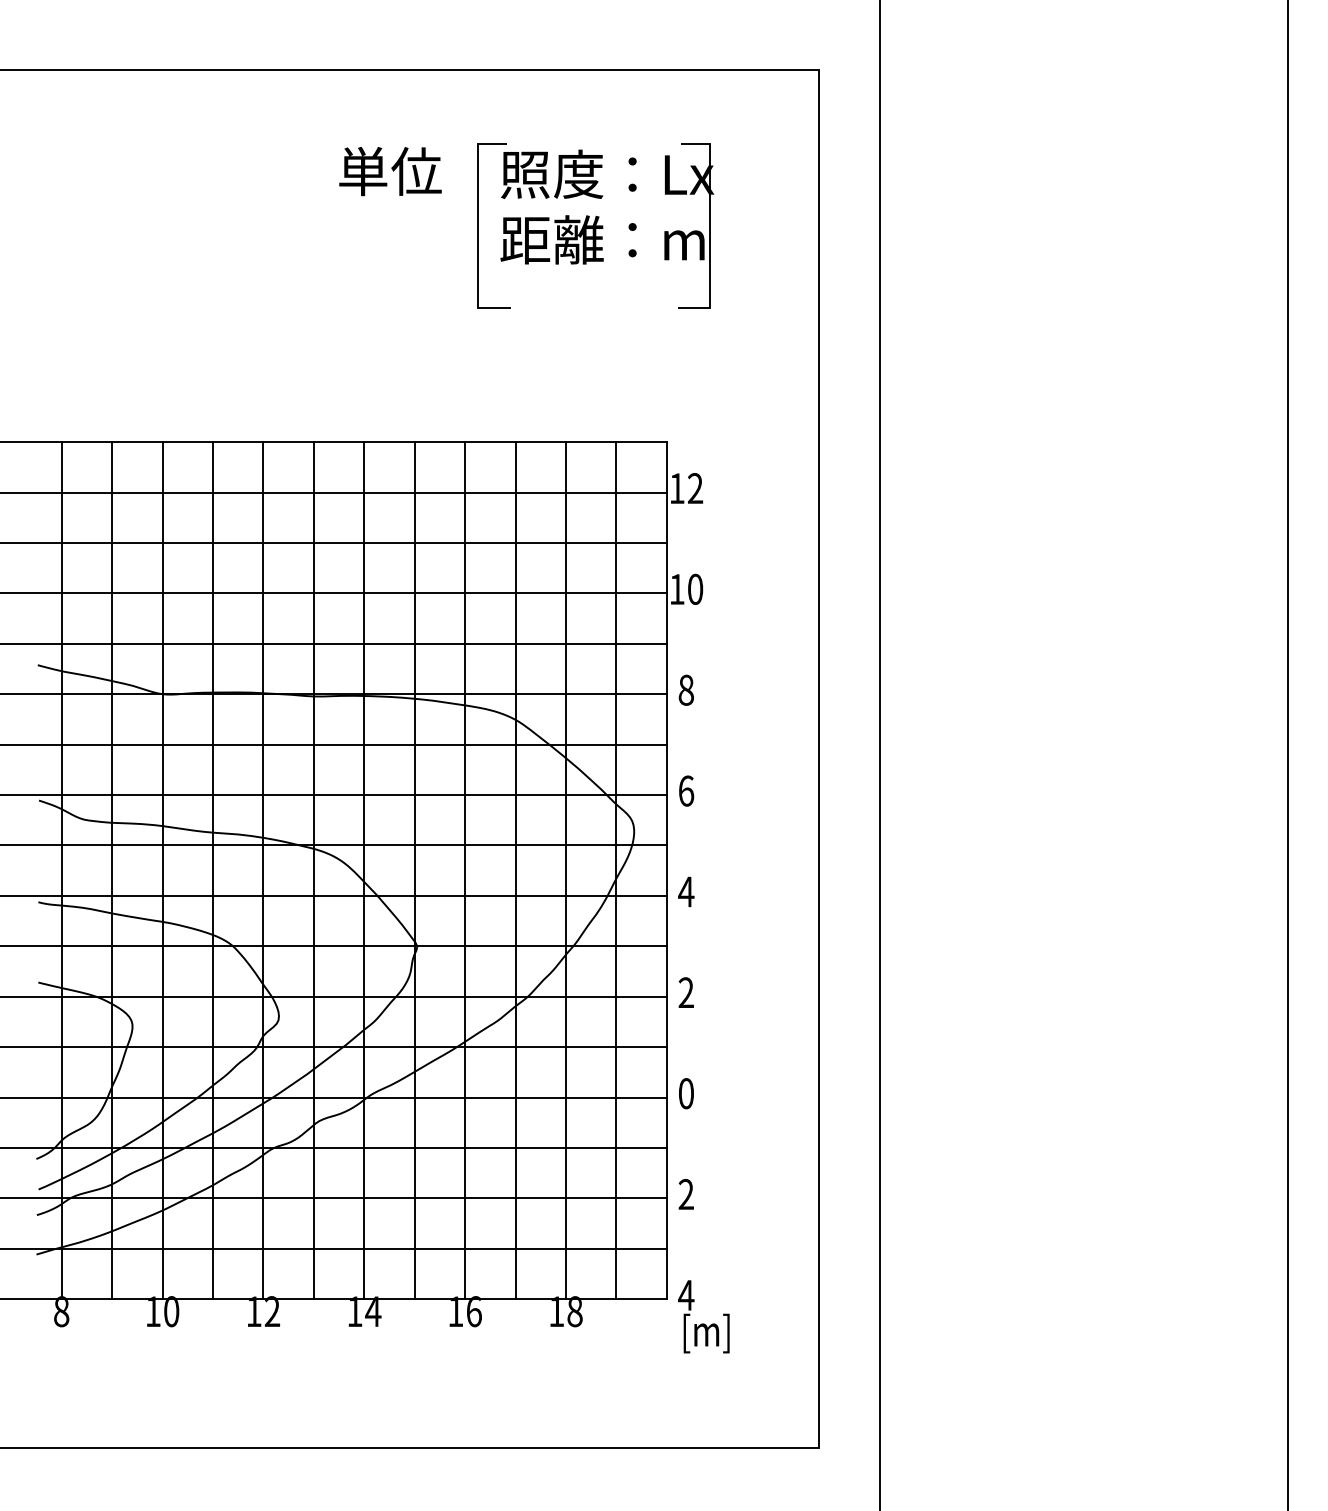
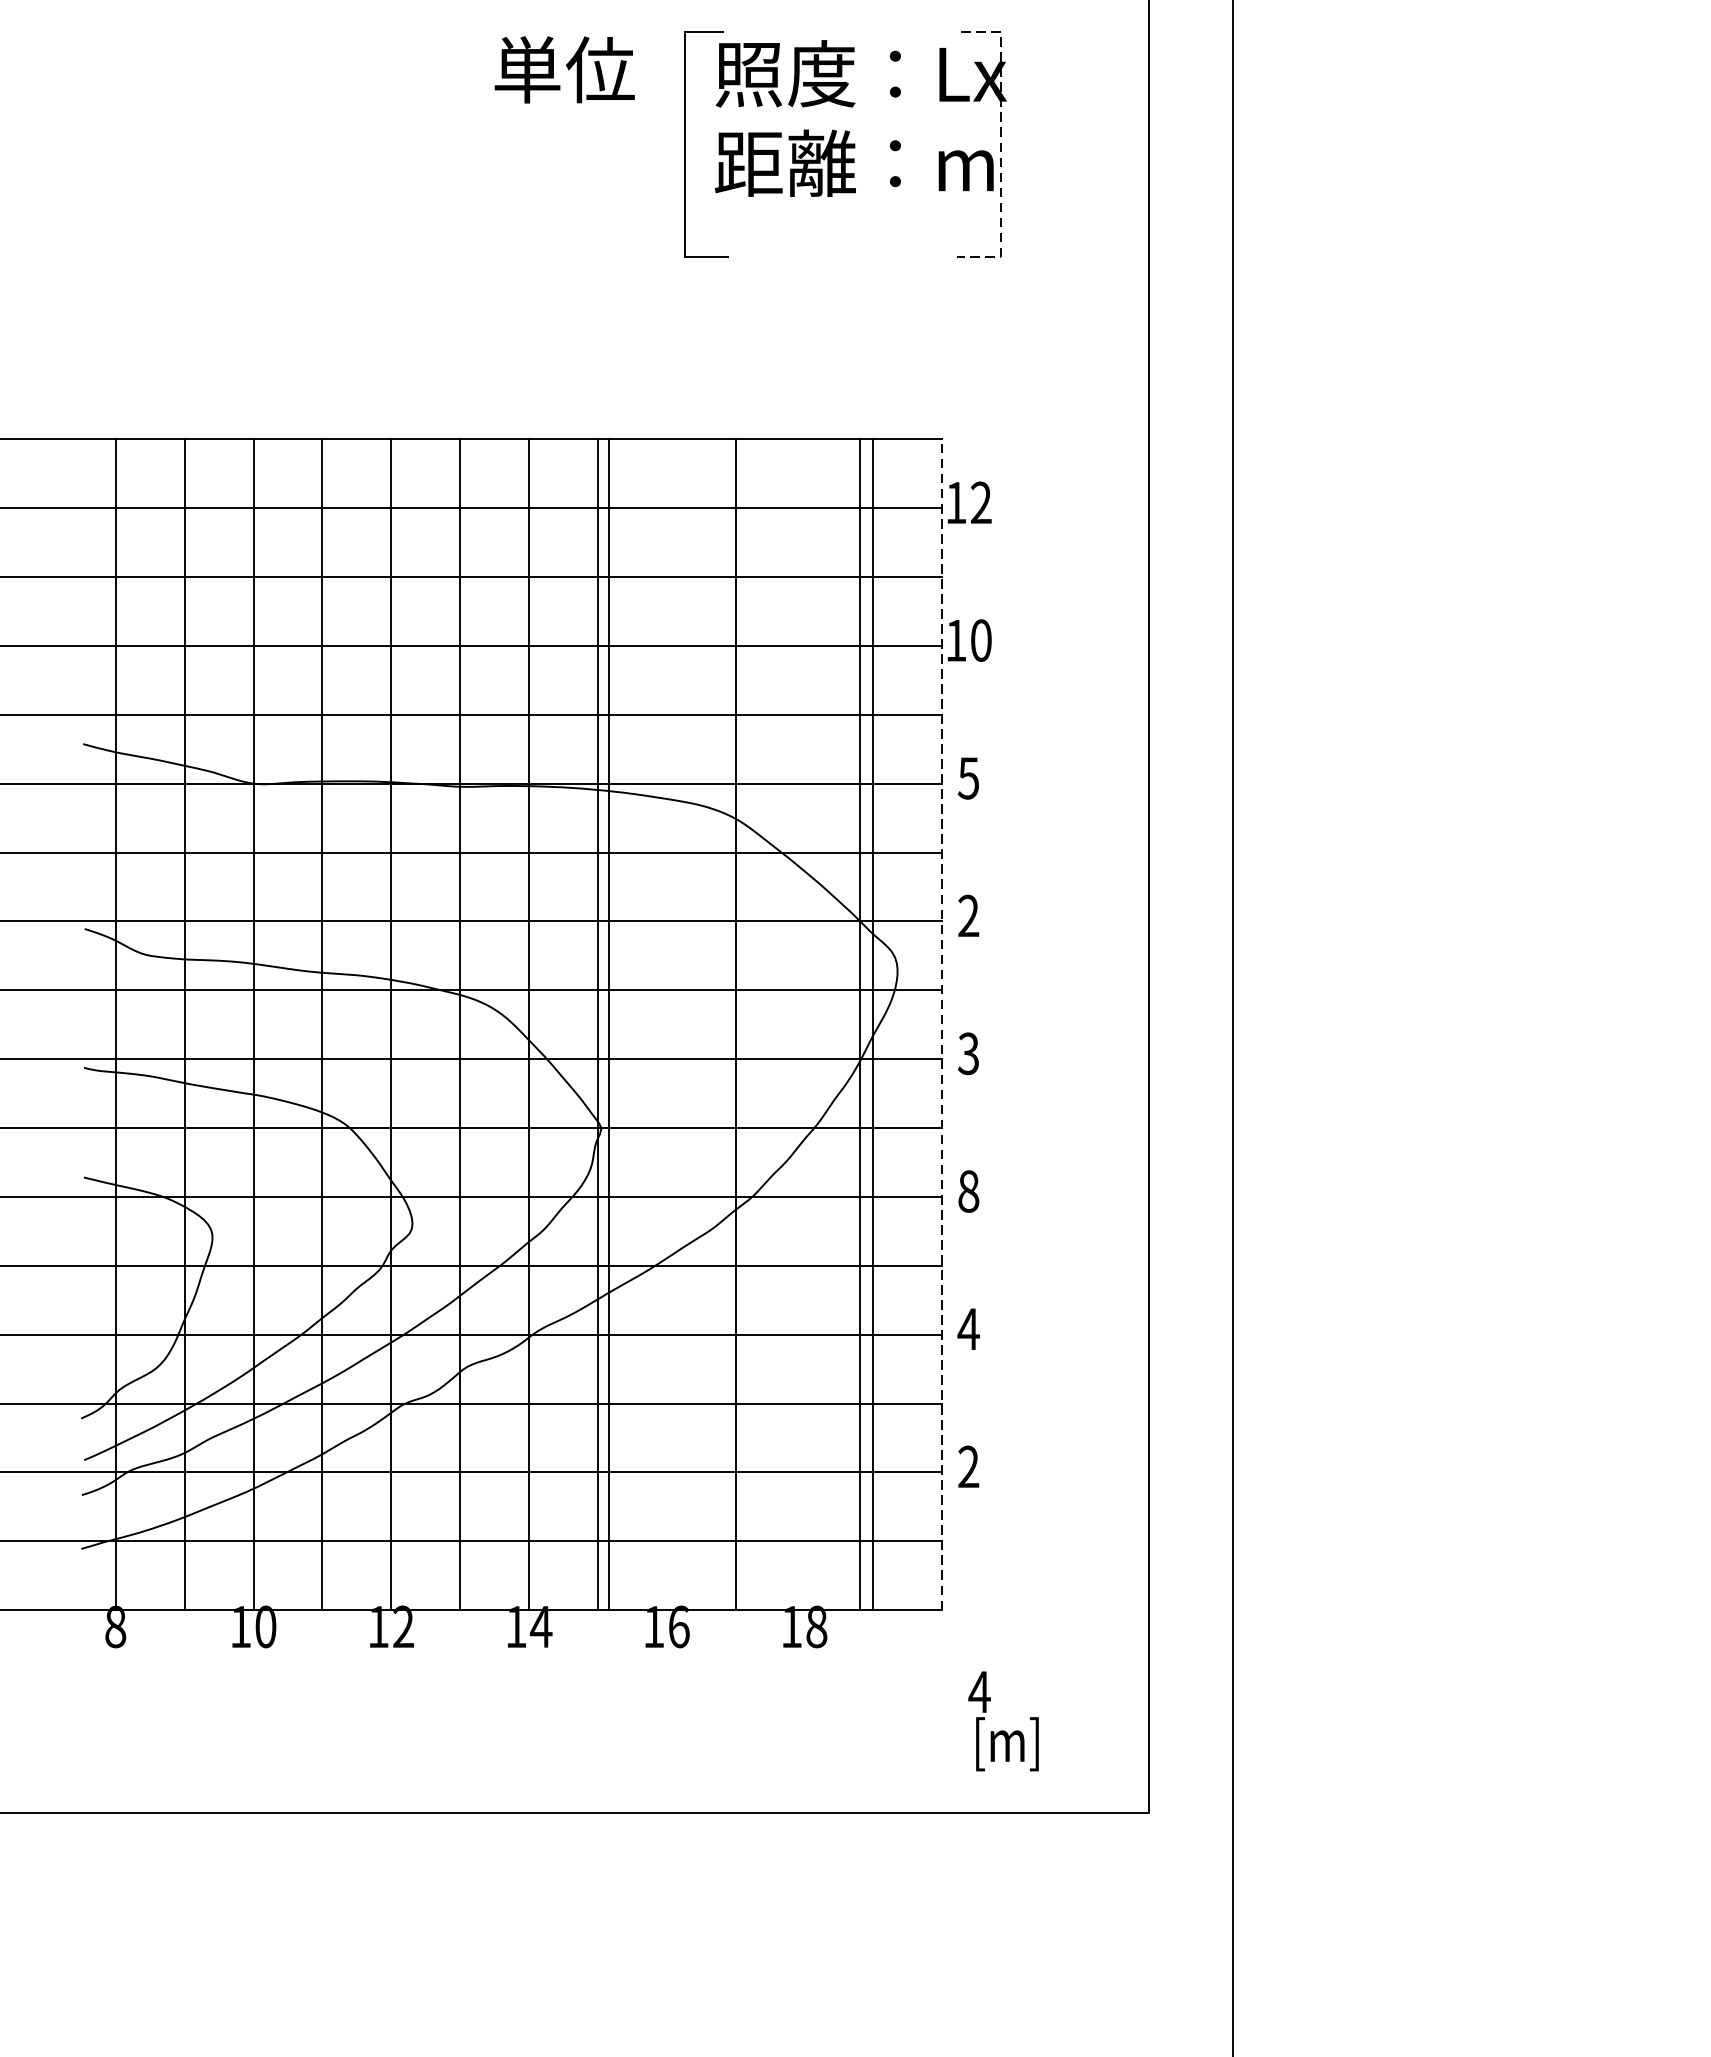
line: (709, 228) -> (1000, 147), solid -> dashed
text: (685, 689) -> (967, 777), 8 -> 5
text: (686, 790) -> (968, 915), 6 -> 2
line: (465, 870) -> (609, 1024), moved
line: (565, 870) -> (859, 1024), moved
line: (666, 870) -> (941, 1024), solid -> dashed
text: (686, 891) -> (968, 1053), 4 -> 3
text: (685, 992) -> (967, 1191), 2 -> 8
text: (686, 1093) -> (968, 1329), 0 -> 4
text: (703, 1316) -> (1003, 1720), moved

